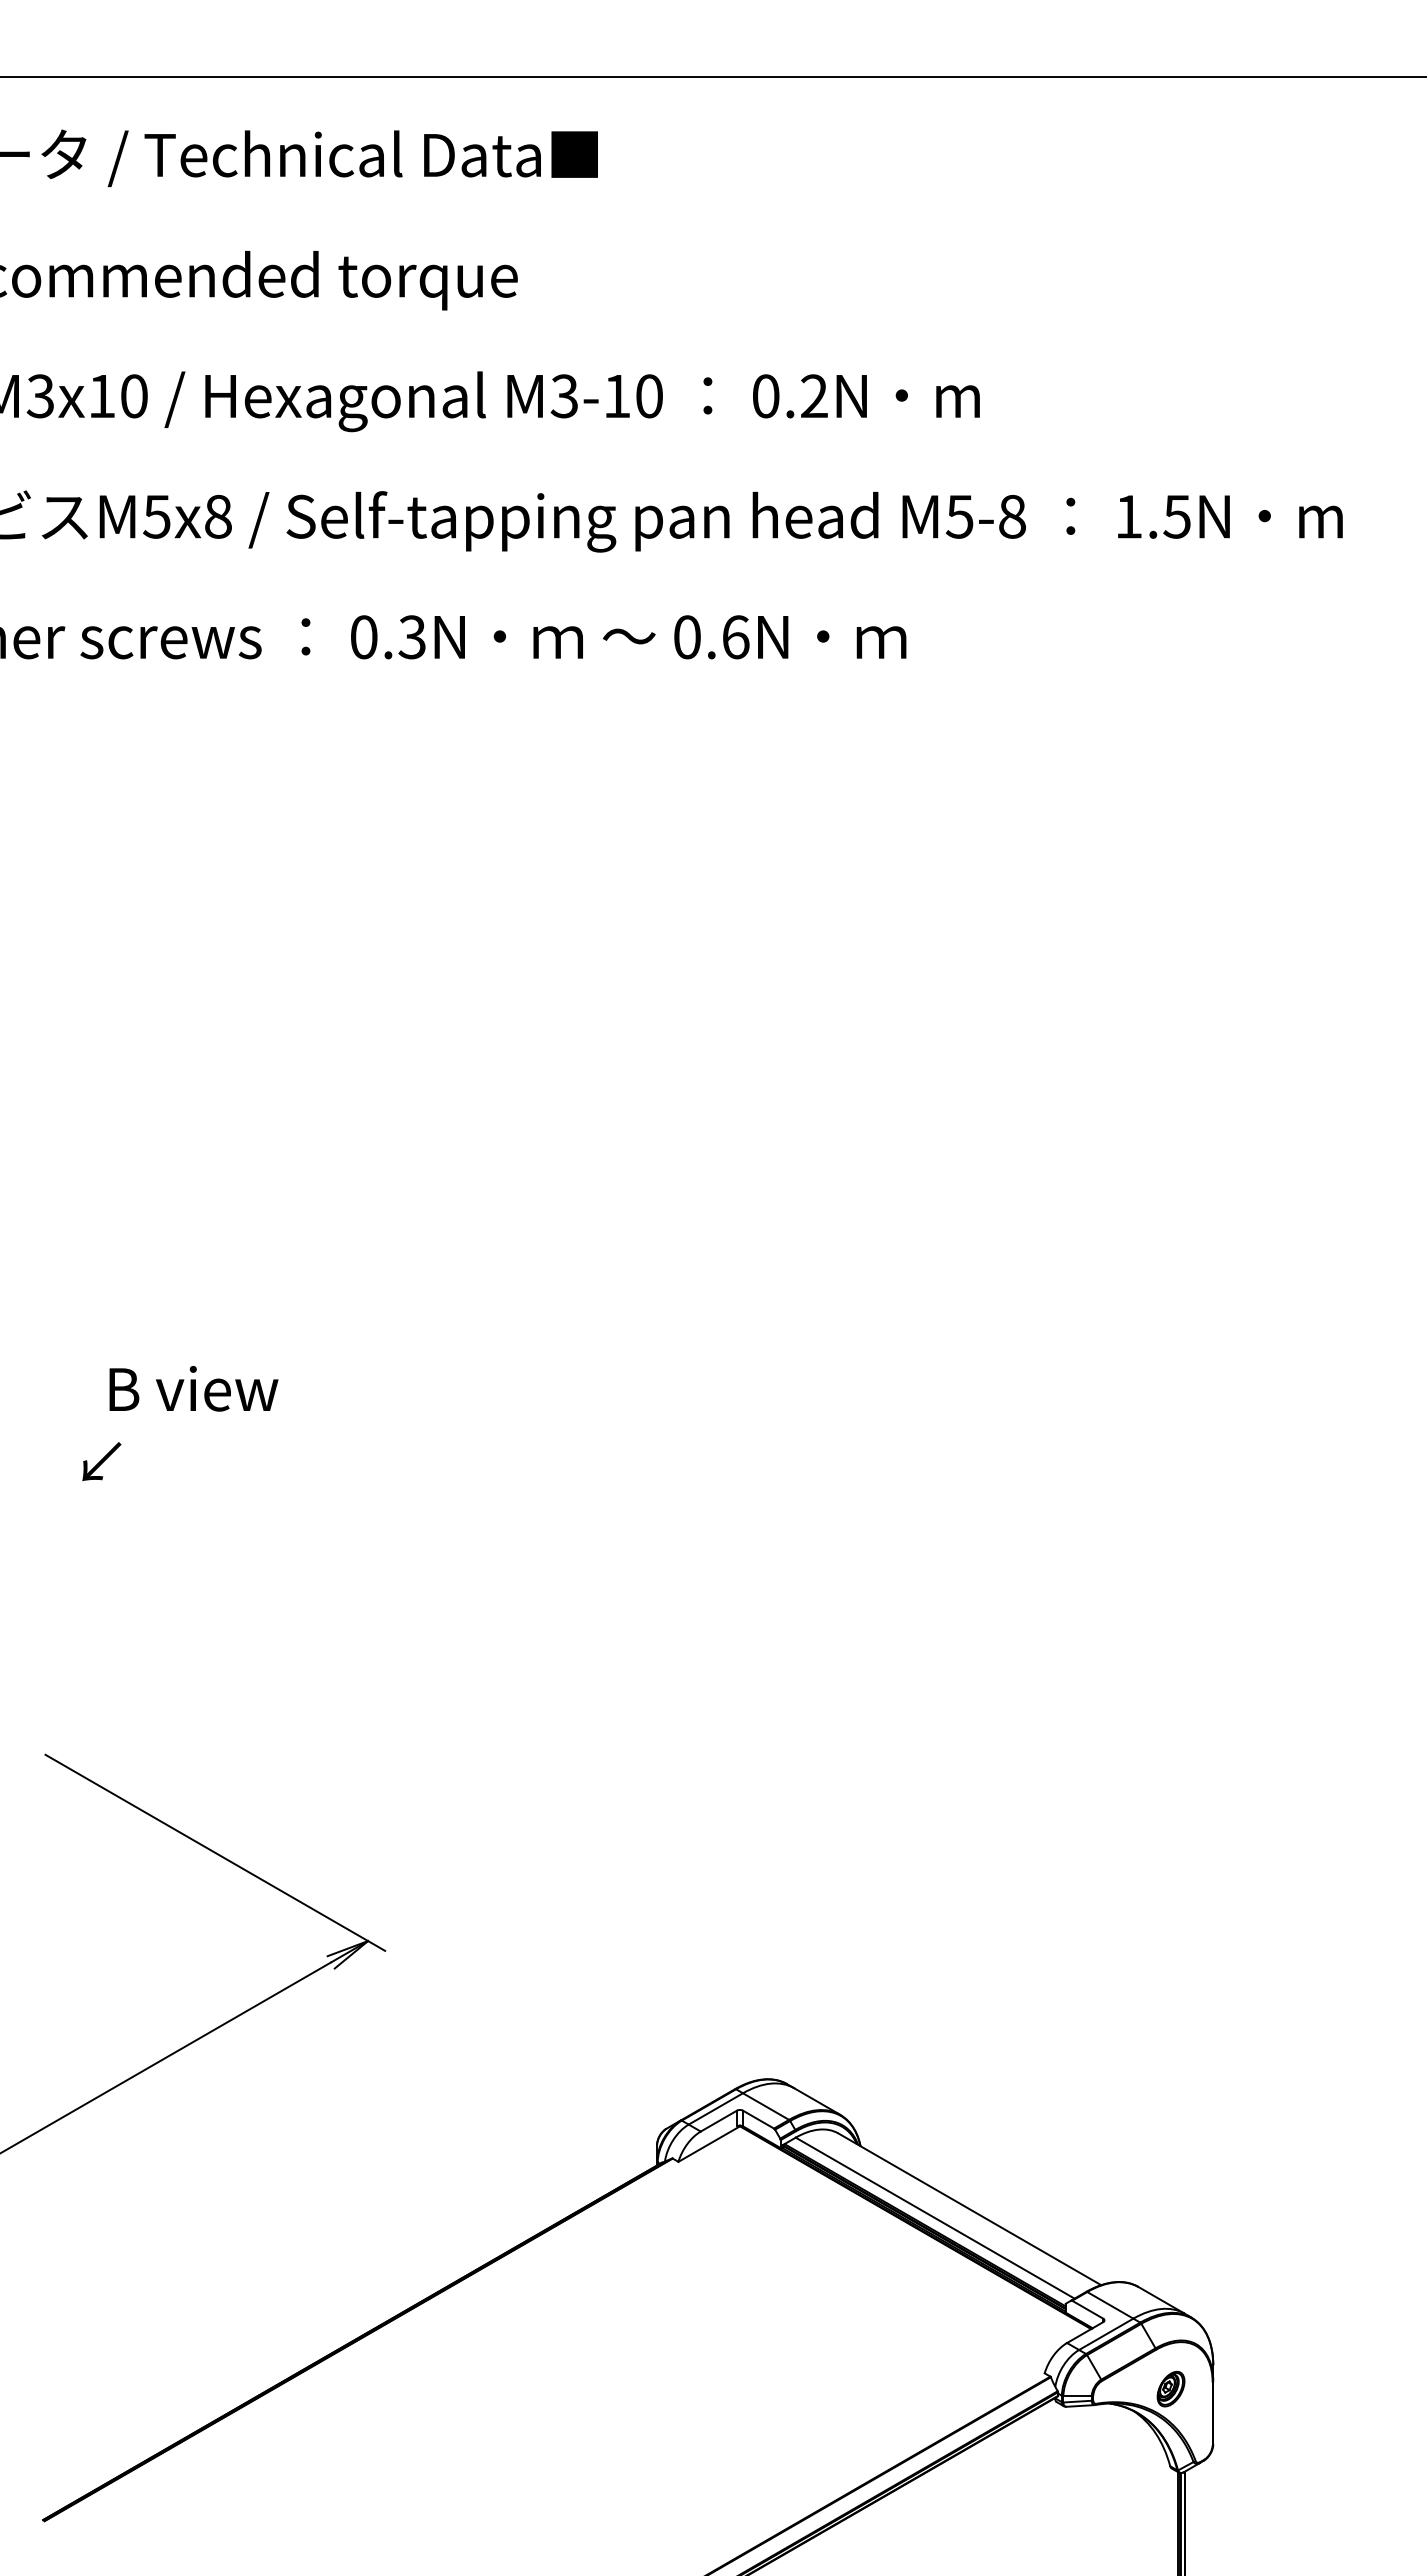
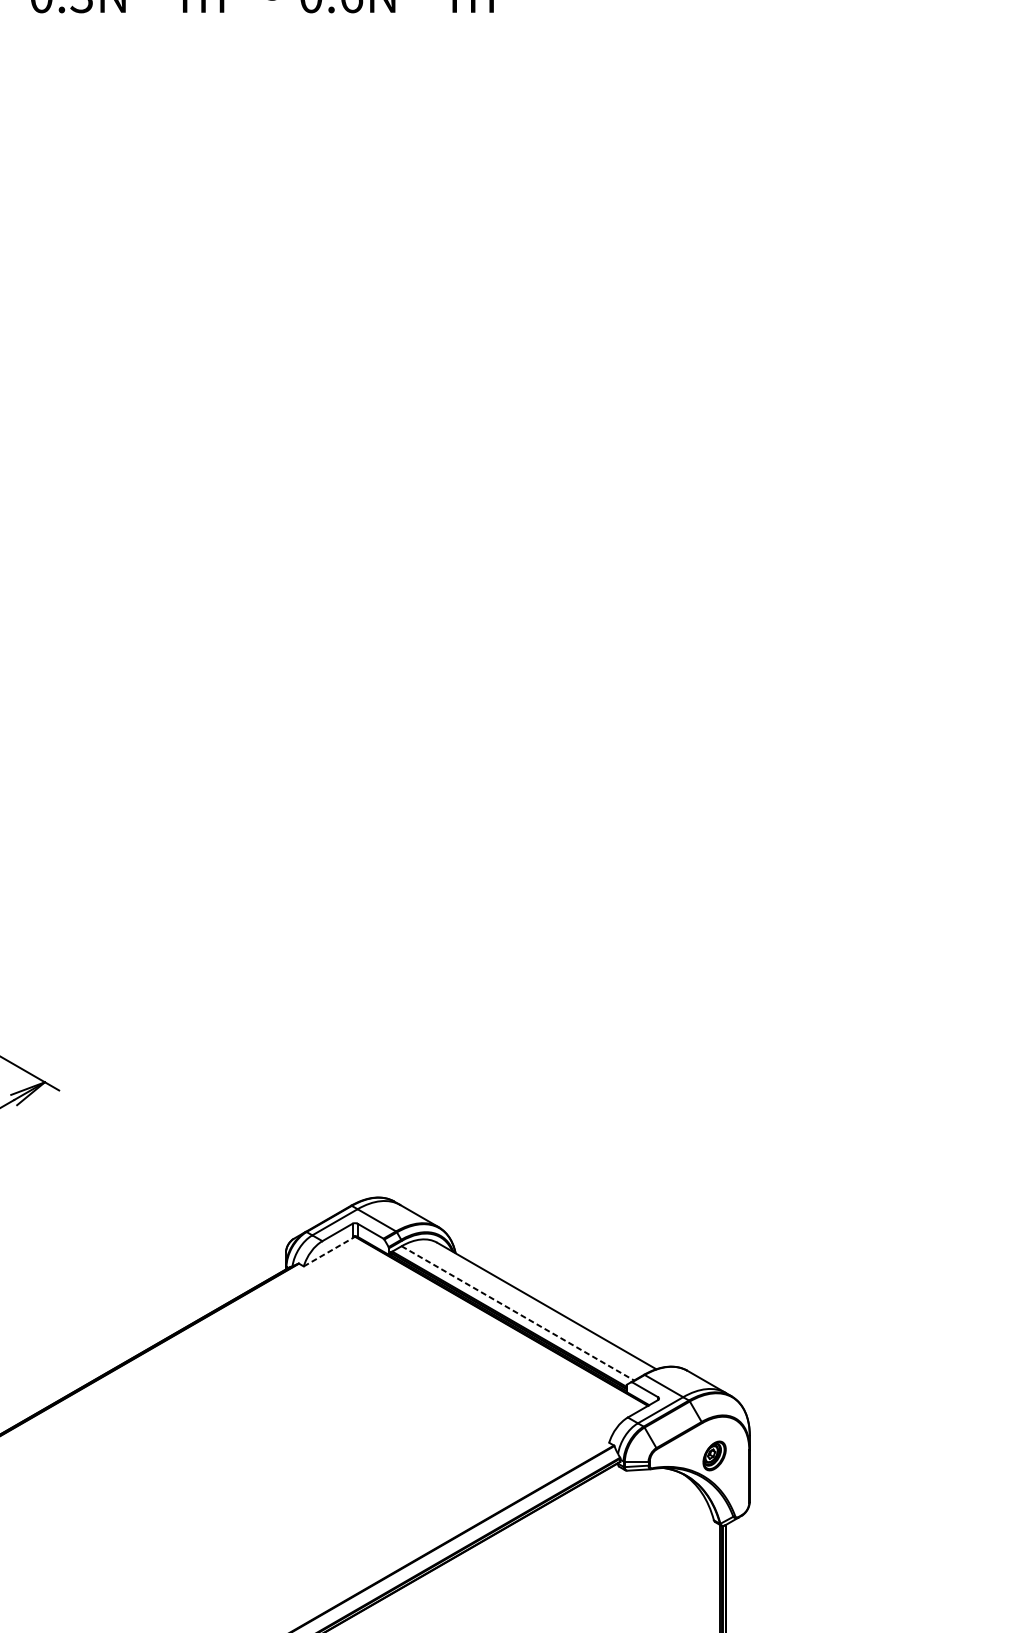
line: (708, 2144) -> (328, 1251), solid -> dashed
line: (935, 2218) -> (518, 1313), solid -> dashed

